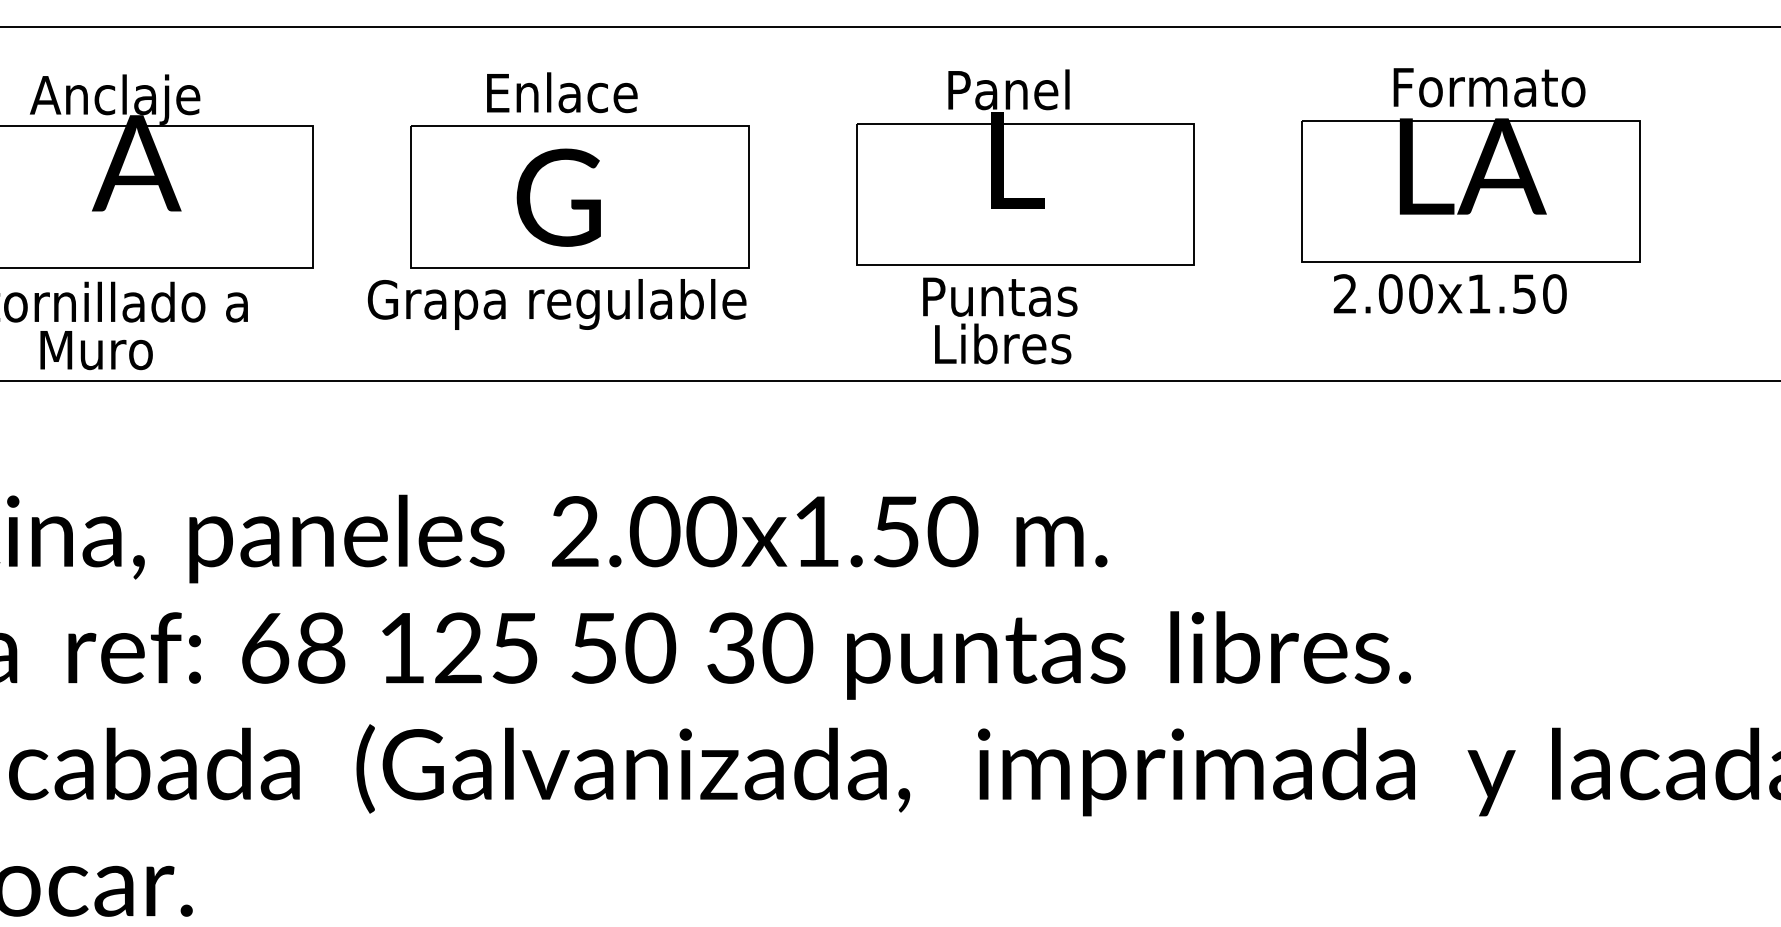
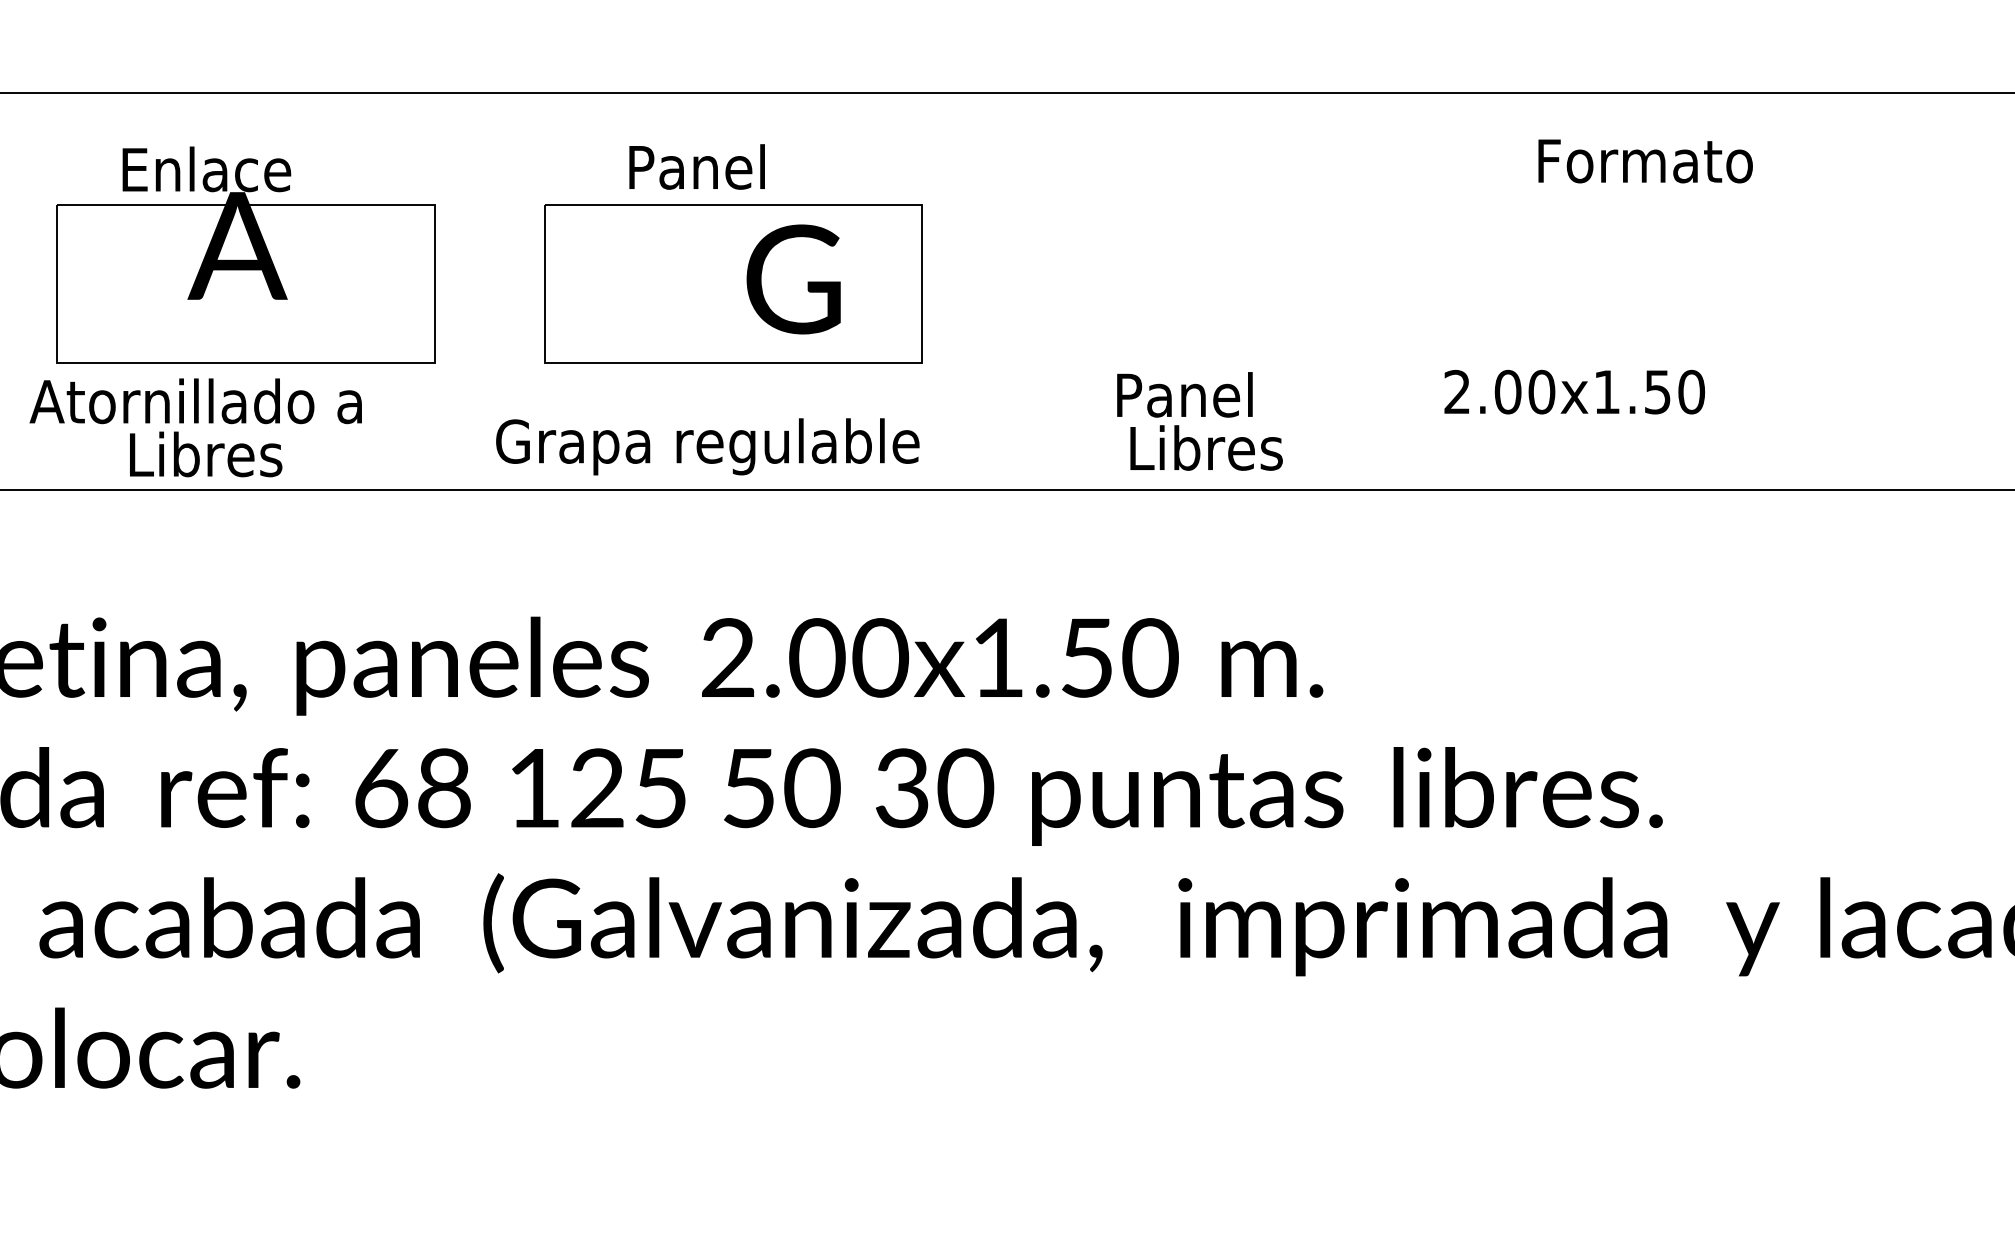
text: (1489, 87) -> (1645, 161), moved
text: (564, 92) -> (715, 166), Enlace -> Panel
text: (115, 99) -> (213, 174), Anclaje -> Enlace
part: (1025, 167) -> (1231, 250), removed
part: (1470, 189) -> (1729, 275), removed
text: (558, 197) -> (793, 279), moved
text: (1450, 293) -> (1574, 391), moved
text: (1013, 296) -> (1218, 394), Puntas -> Panel
text: (556, 304) -> (707, 446), moved
text: (110, 349) -> (208, 454), Muro -> Libres

